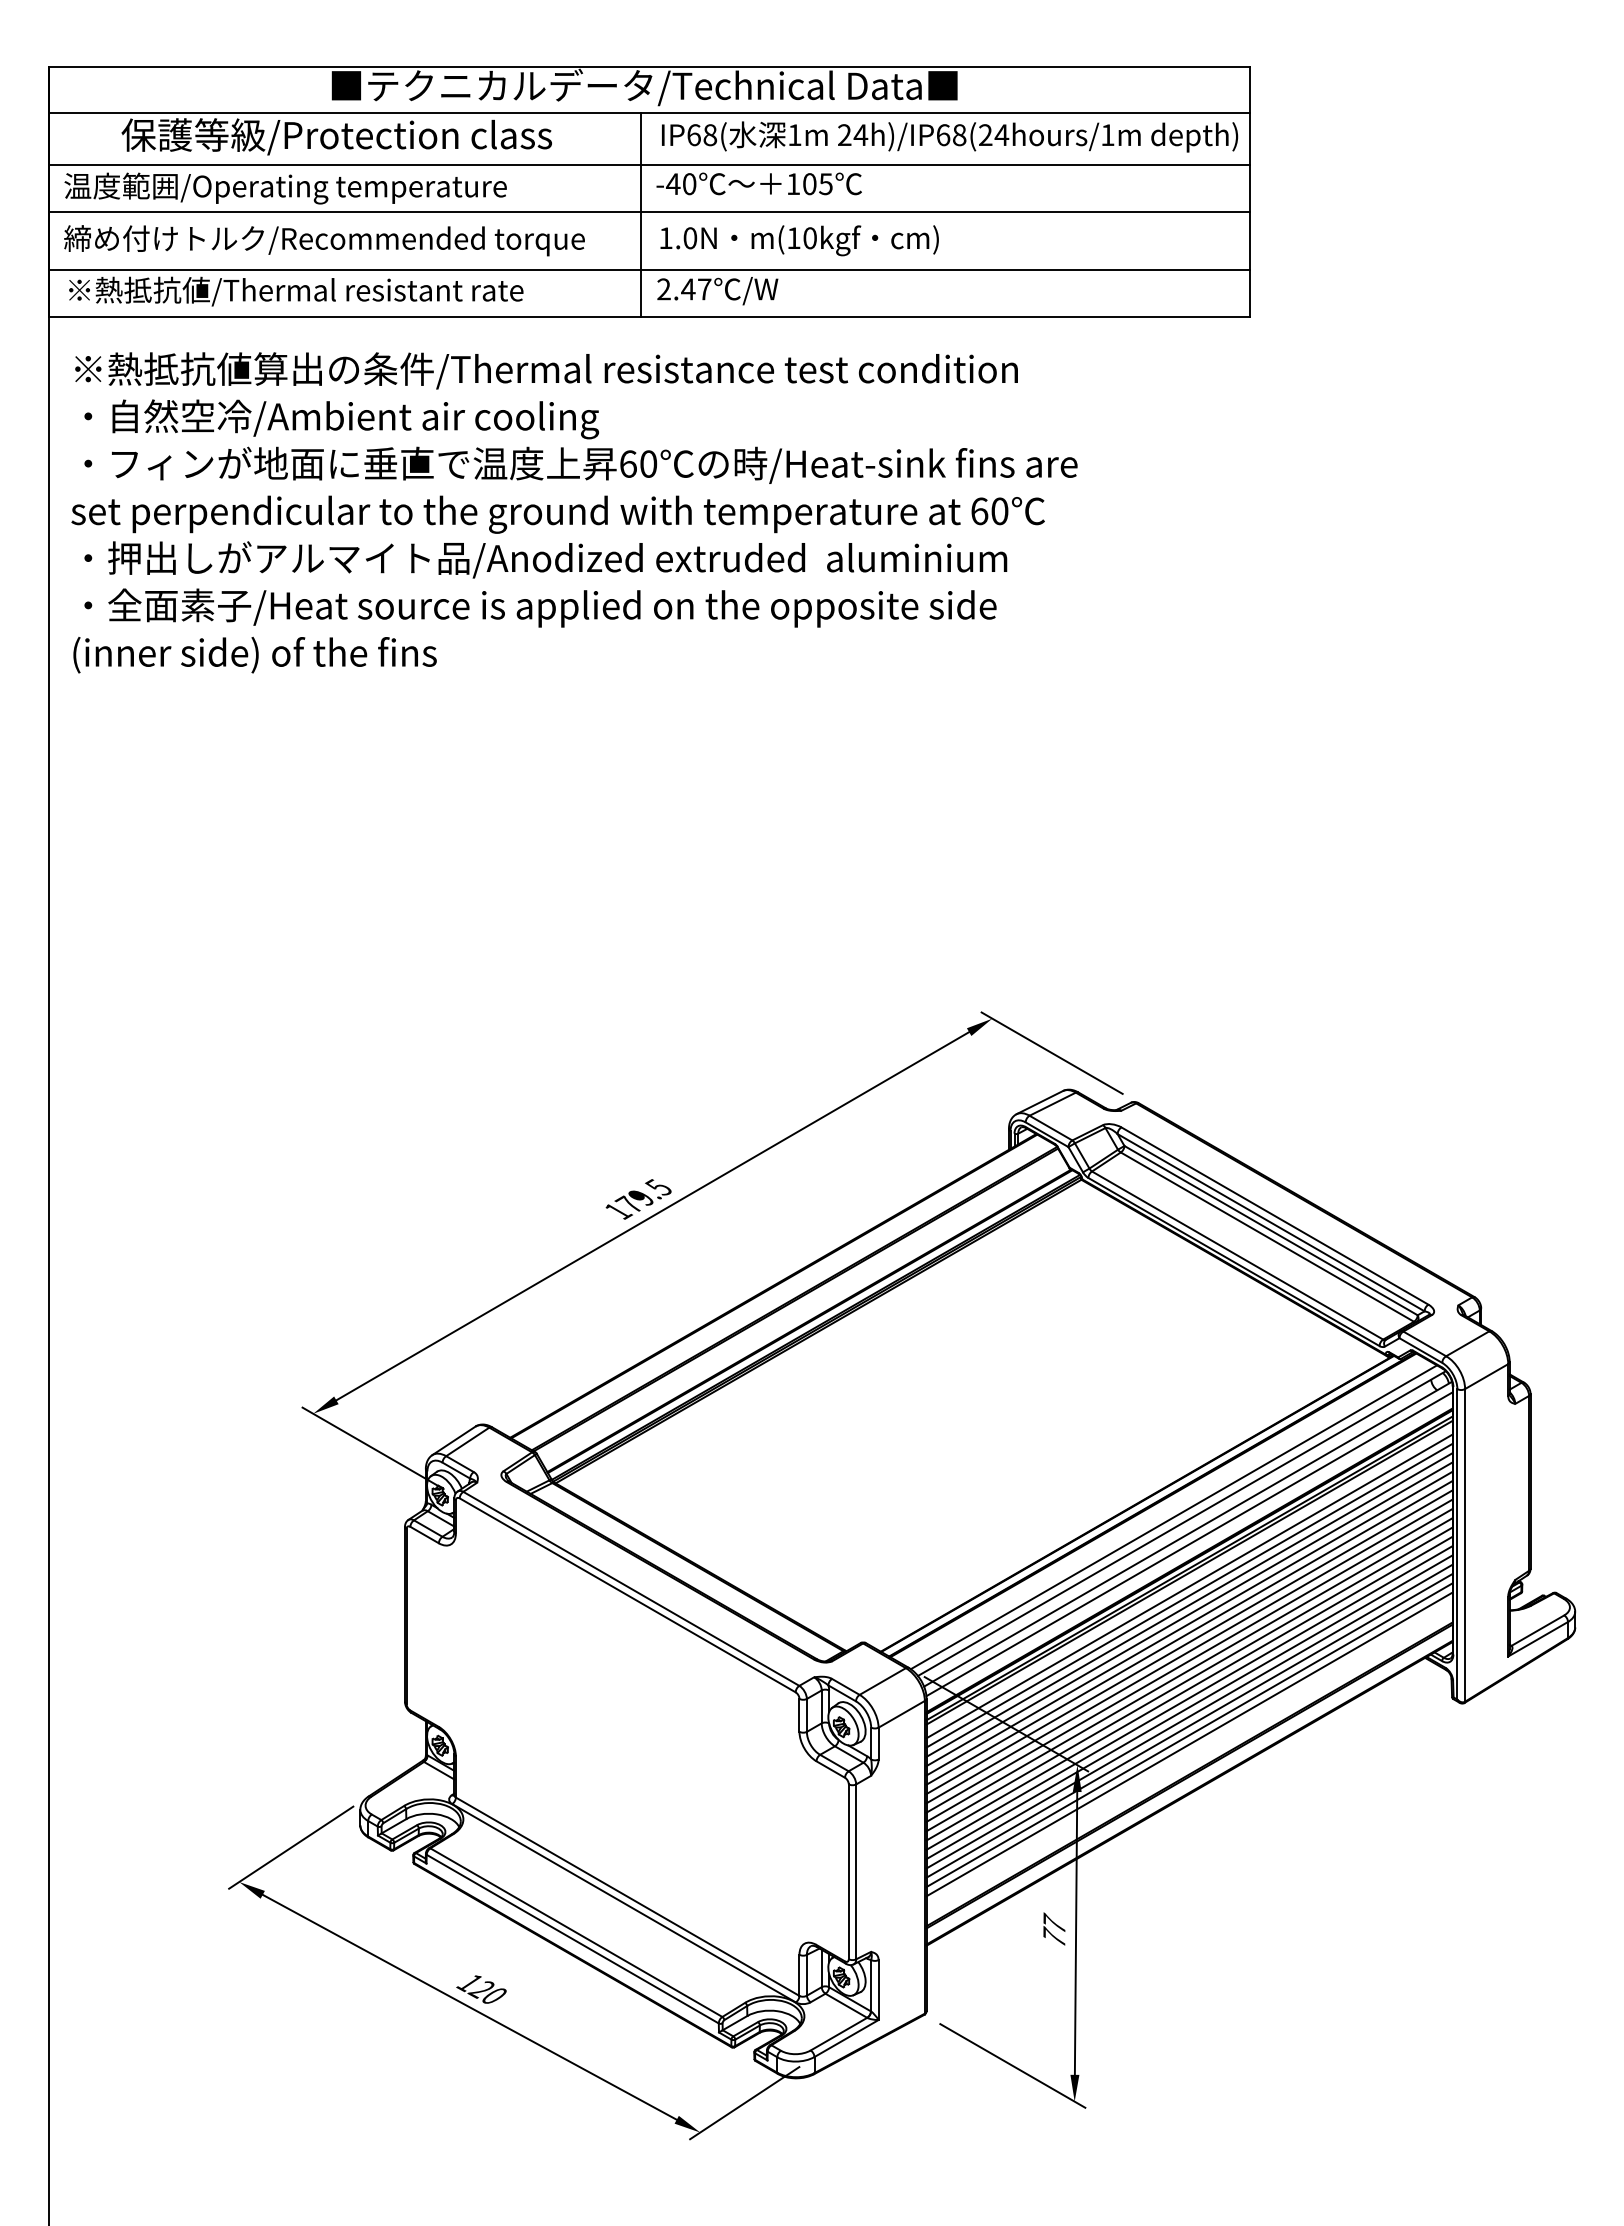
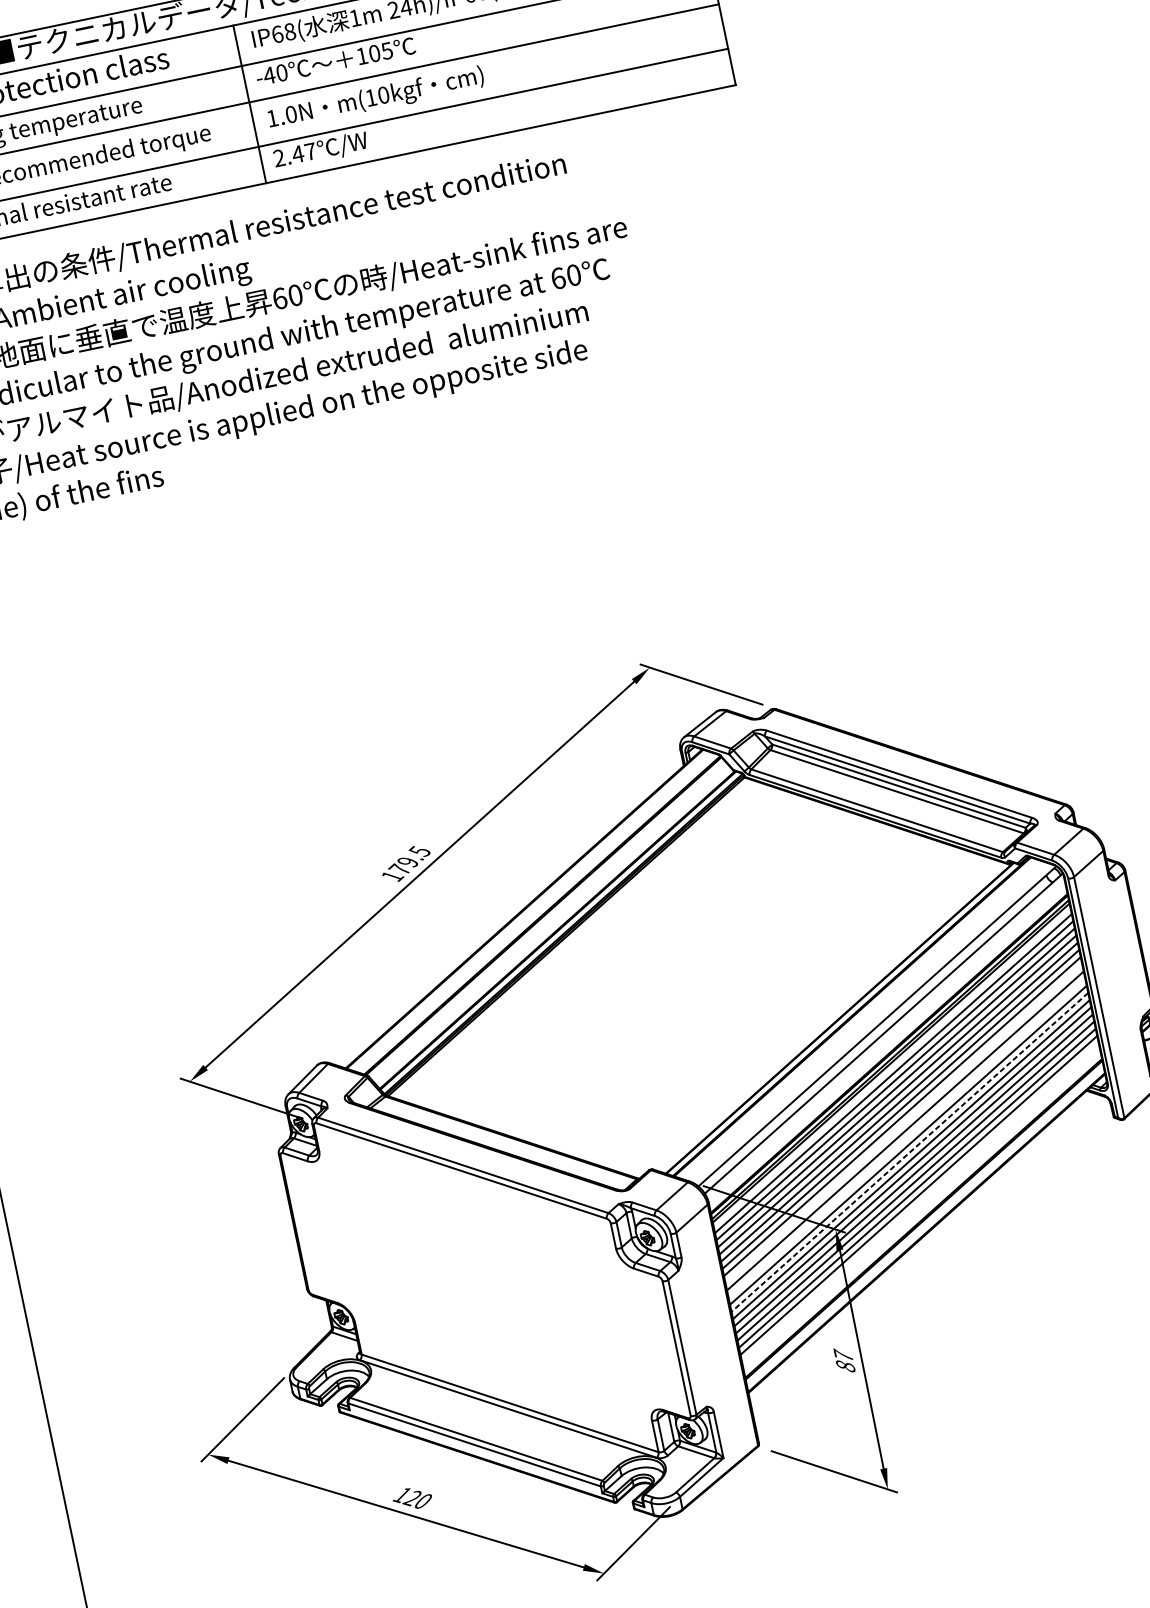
line: (1173, 1517) -> (869, 1023), removed
line: (1189, 1544) -> (886, 1041), removed
line: (1189, 1651) -> (903, 1123), removed
line: (1189, 1669) -> (906, 1137), removed
line: (1189, 1688) -> (909, 1152), solid -> dashed
text: (1054, 1936) -> (845, 1365), 77 -> 87

